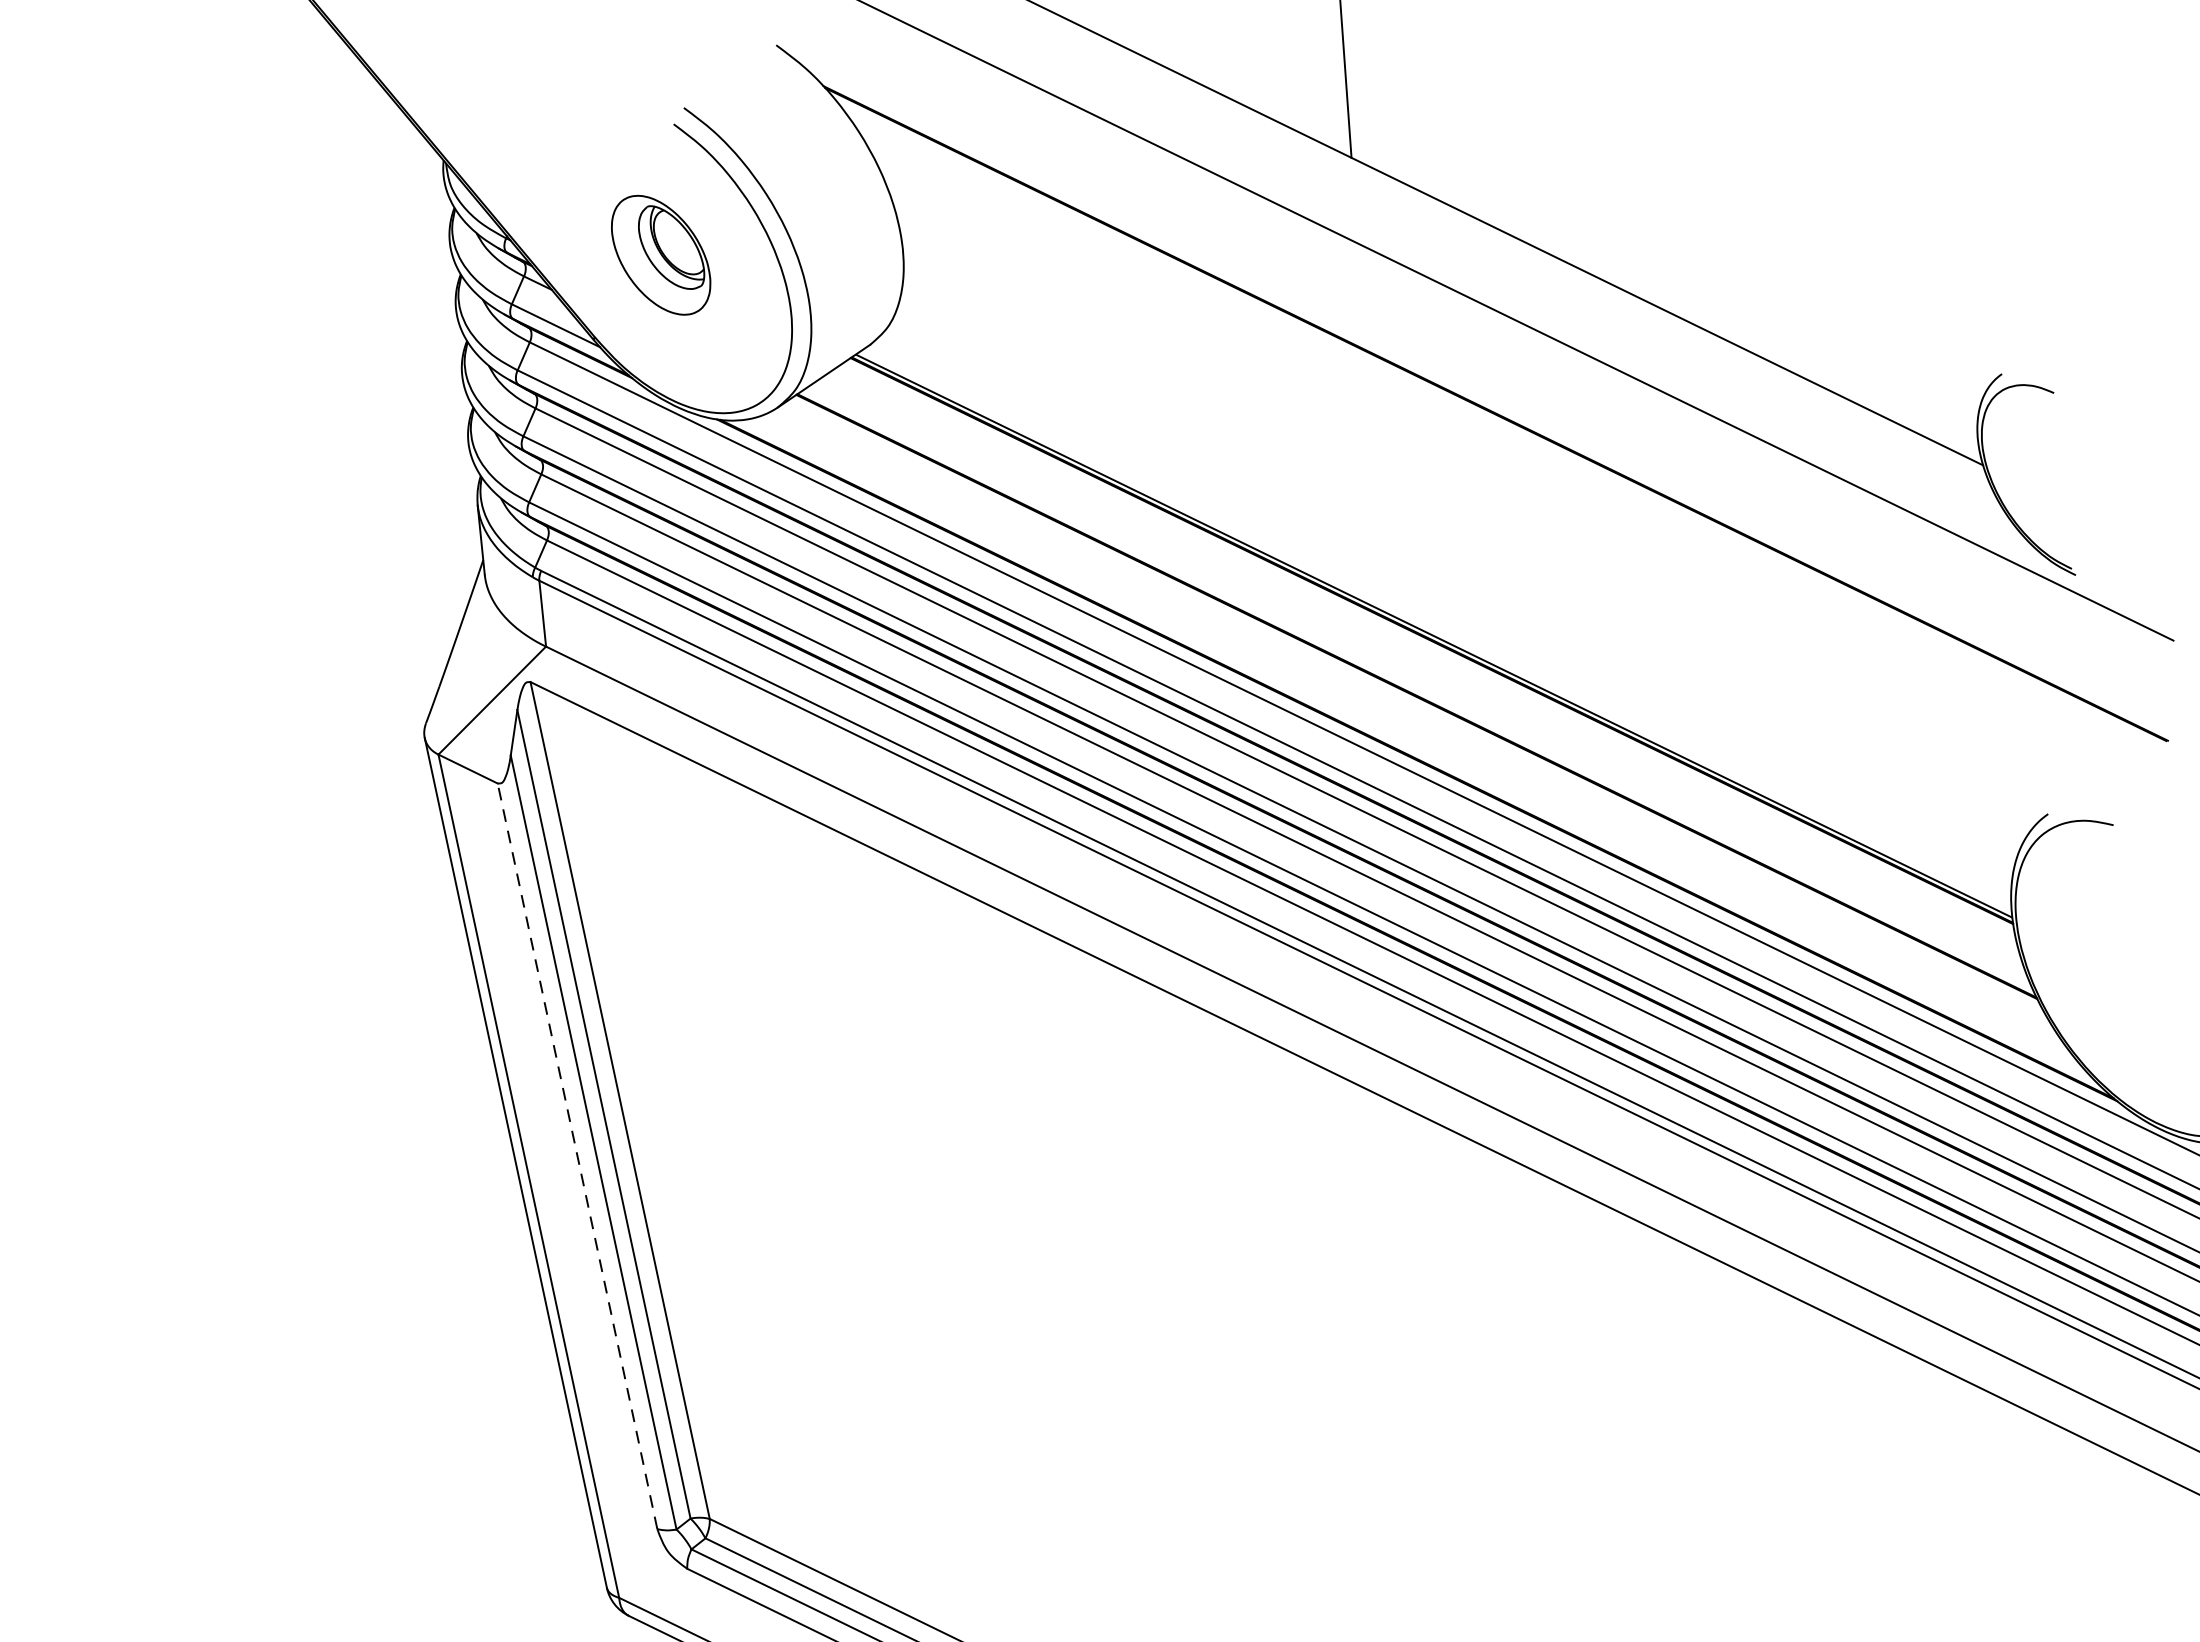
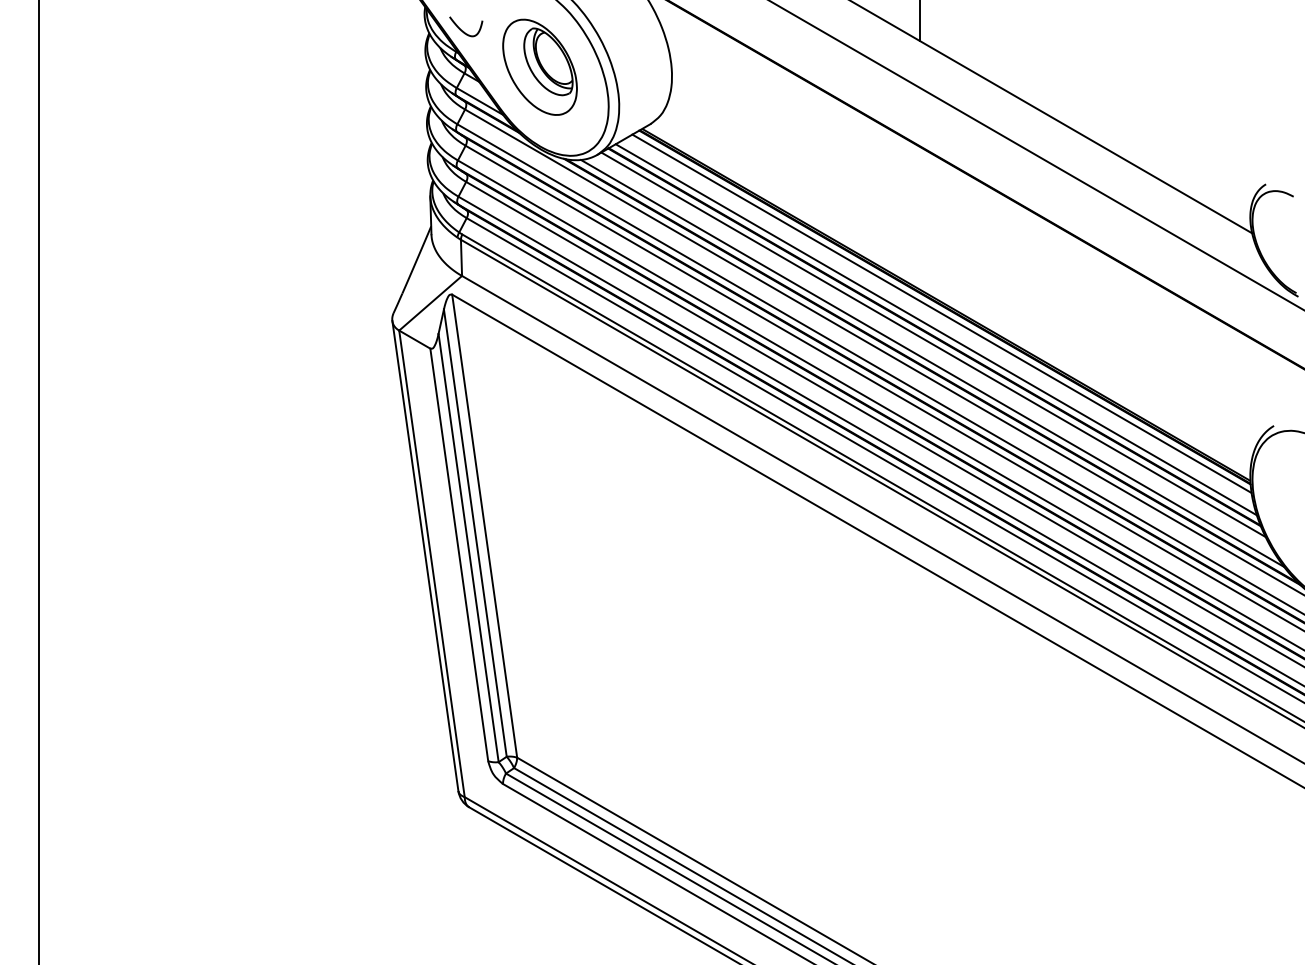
curve: (516, 198) -> (463, 30), added
part: (660, 254) -> (539, 66), size x1.43
line: (1426, 652) -> (941, 313), added
line: (1417, 682) -> (935, 329), added
line: (1415, 710) -> (933, 344), added
line: (1416, 743) -> (932, 362), added
line: (577, 1155) -> (459, 554), dashed -> solid

